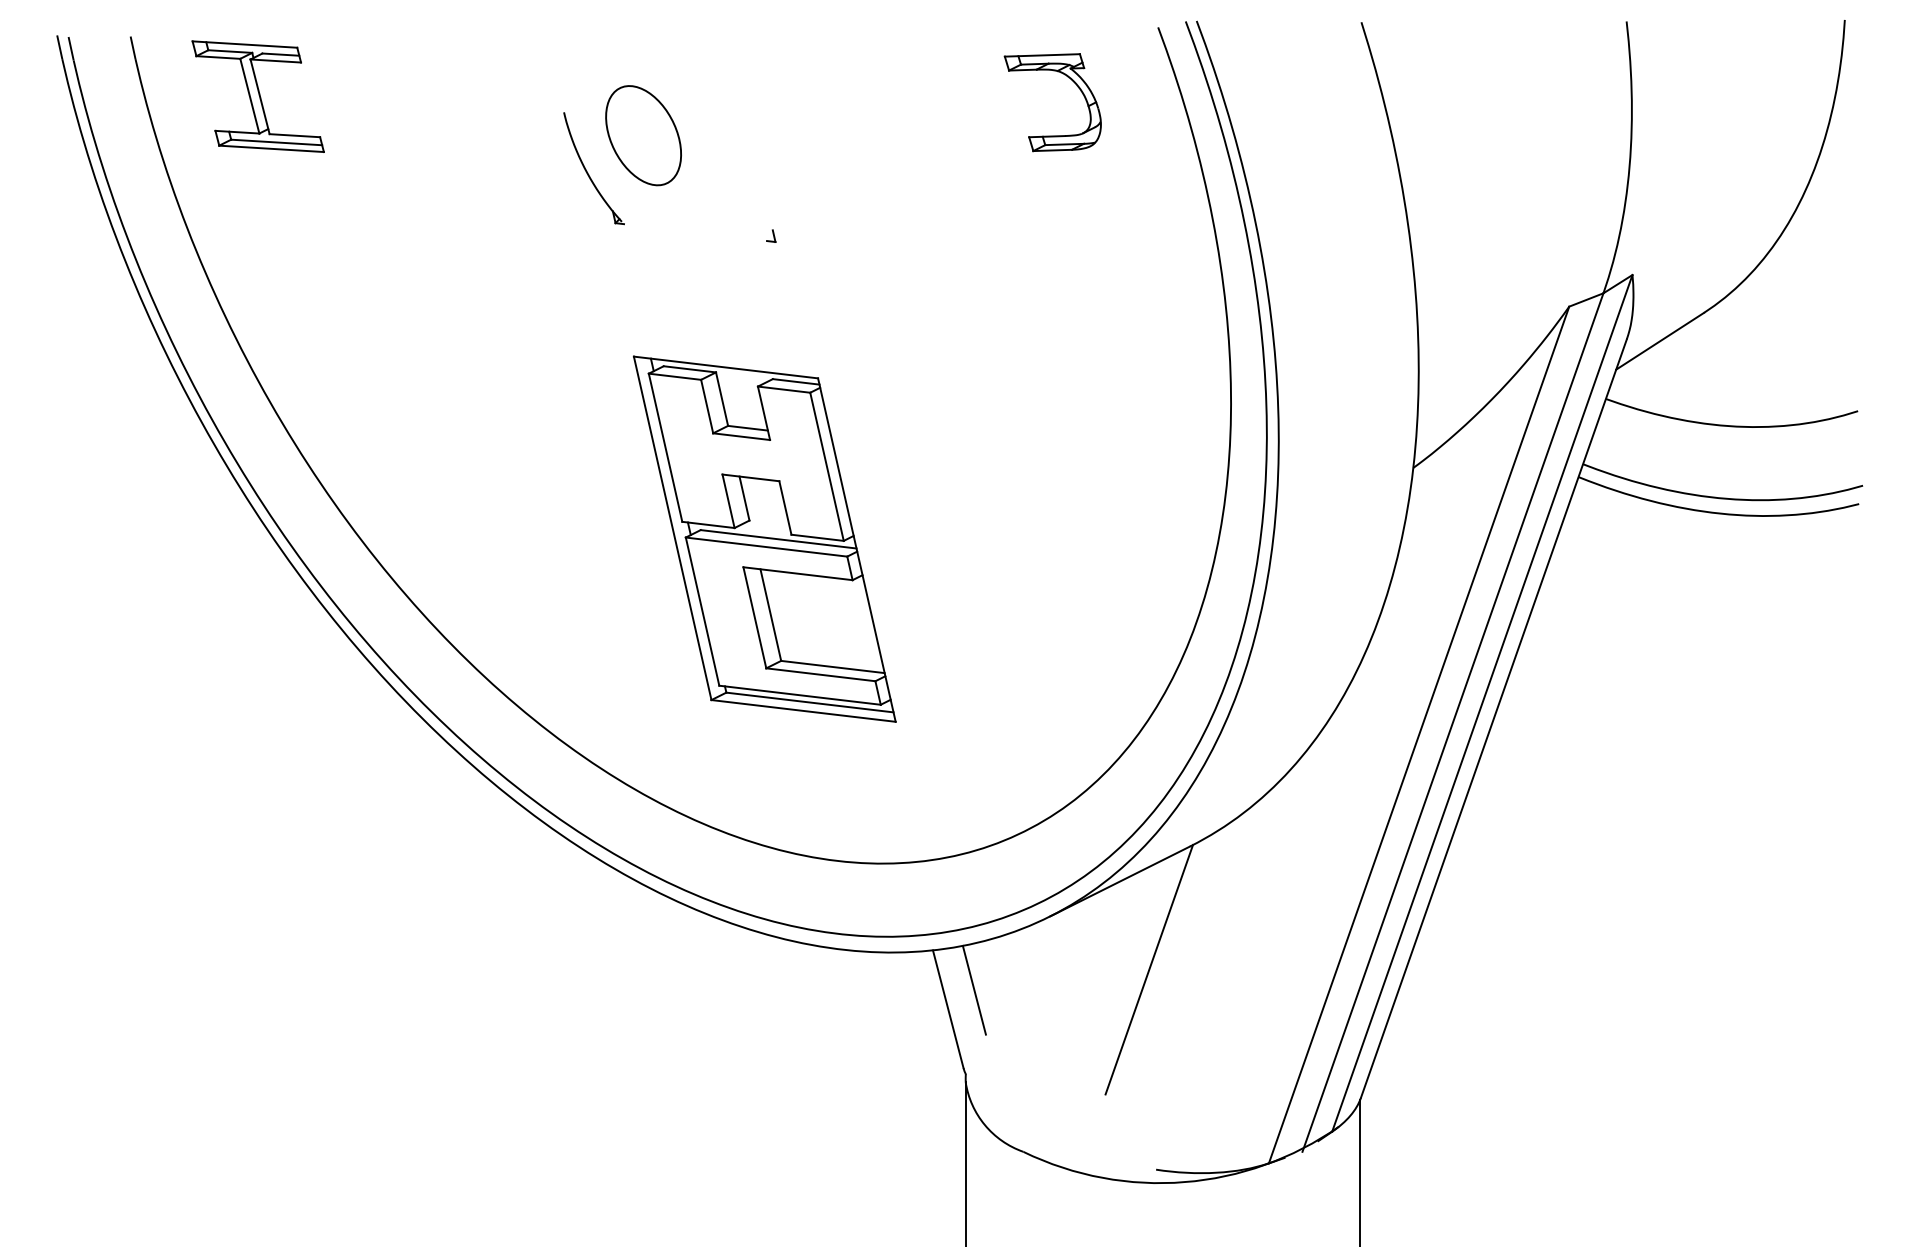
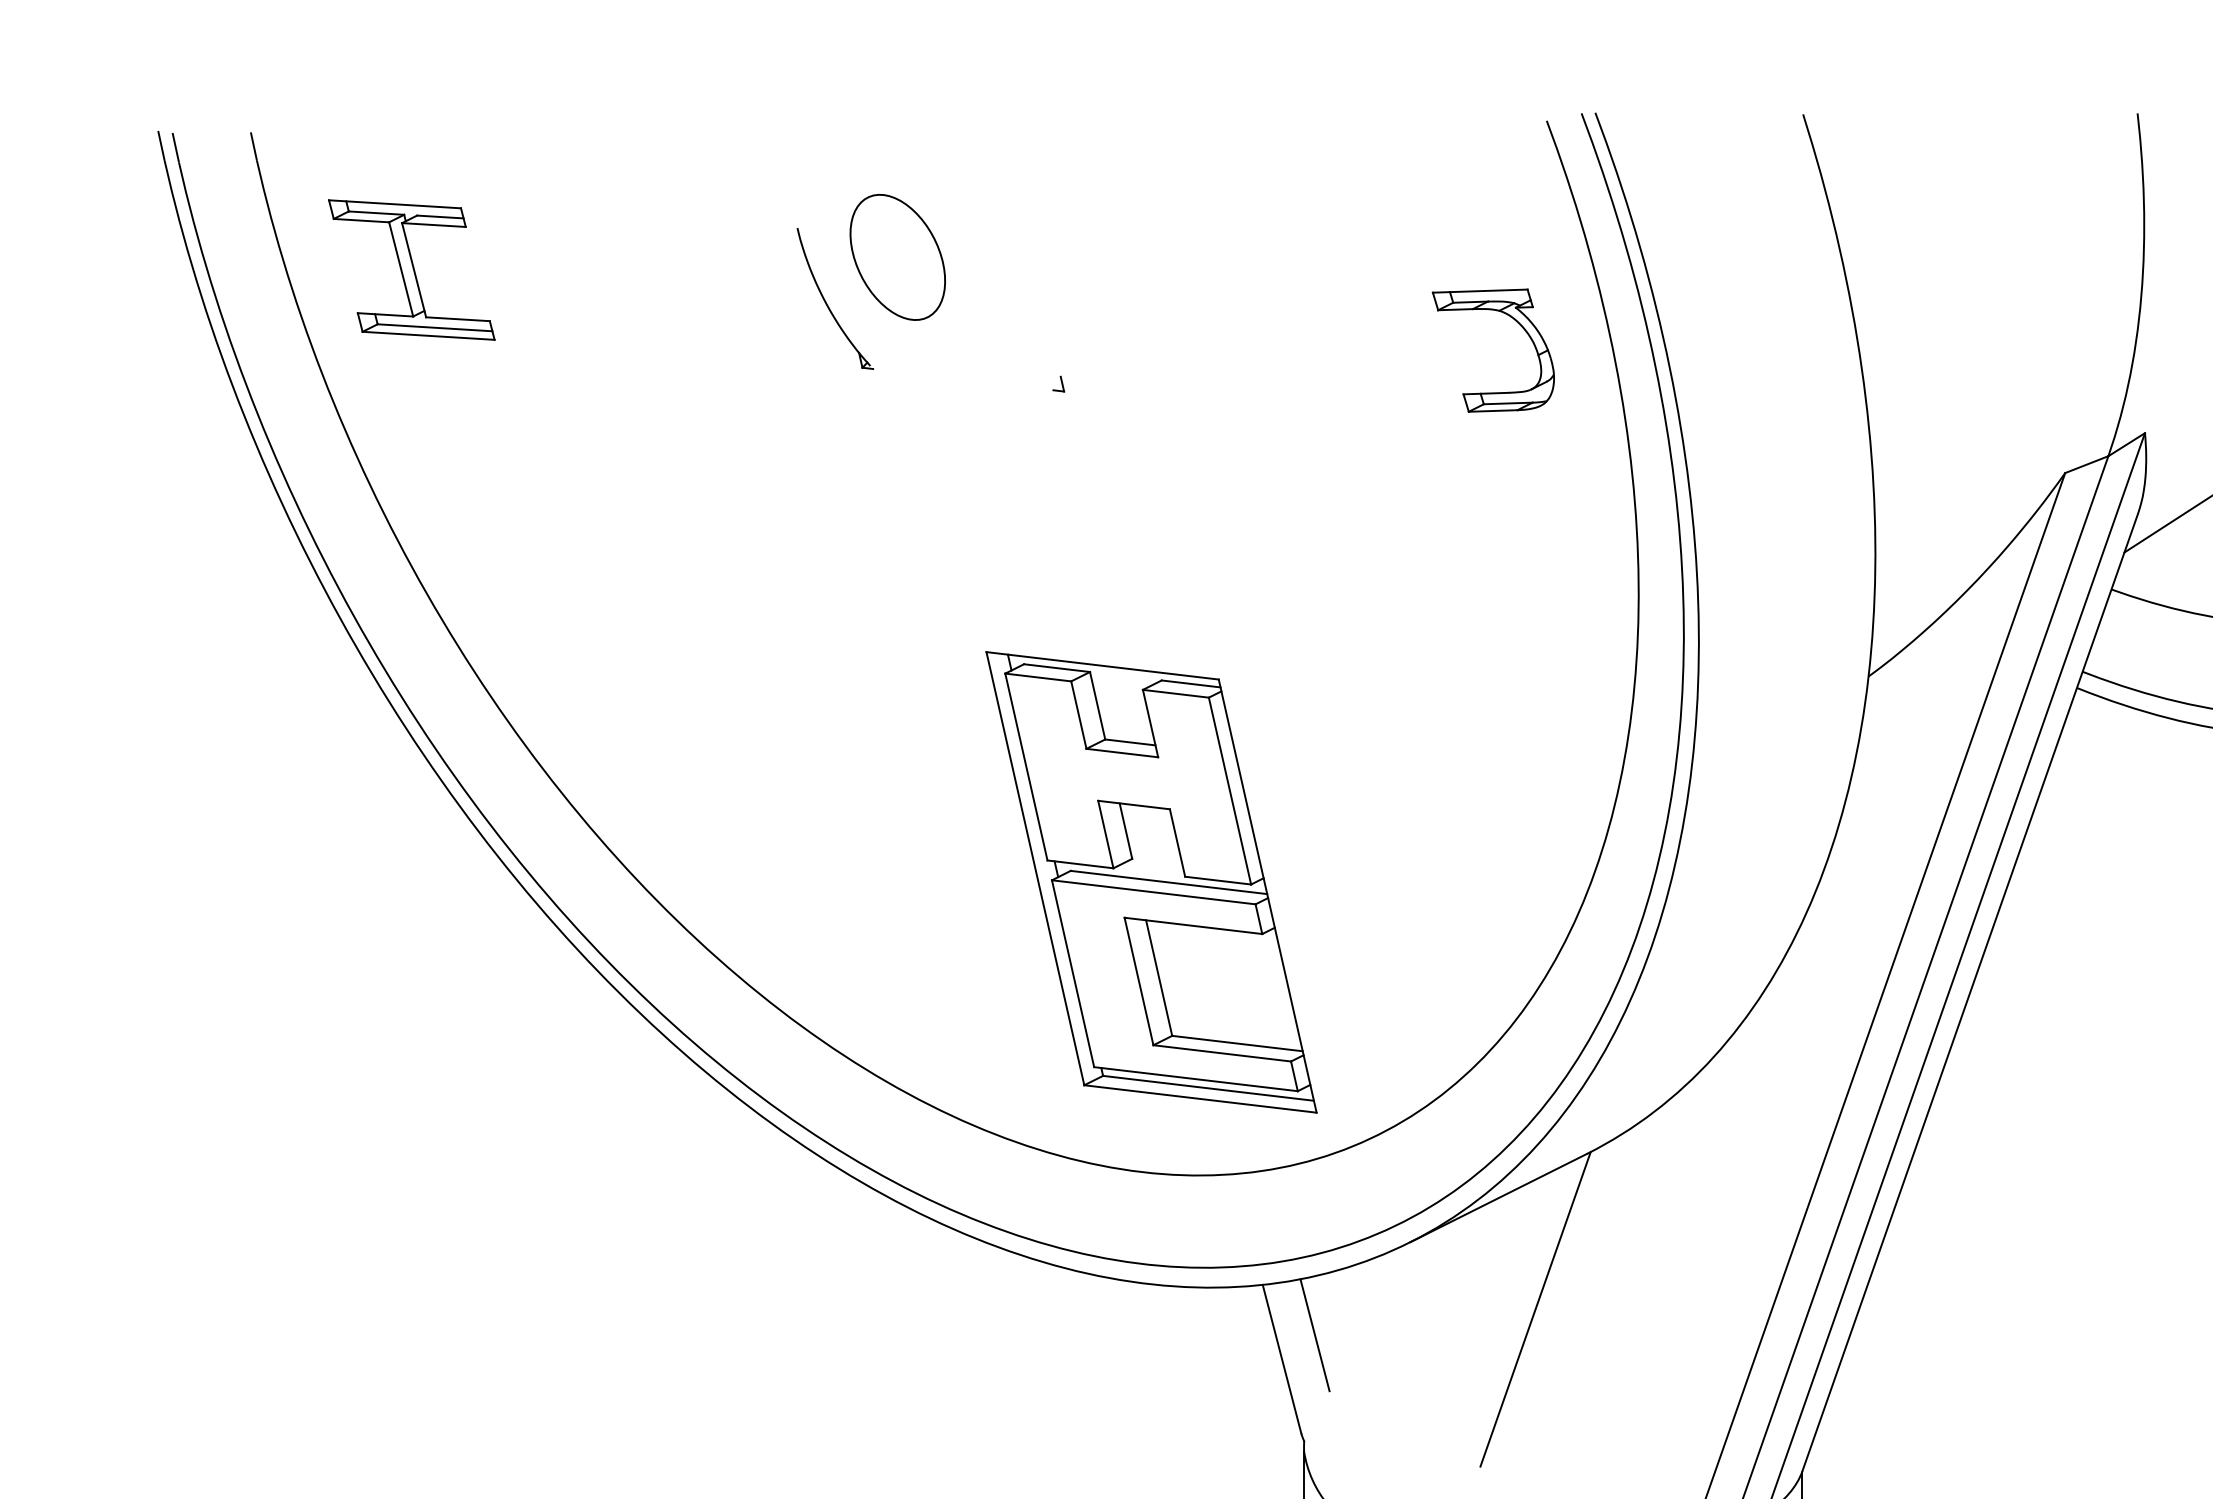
part: (1072, 81) -> (1518, 324), moved
part: (257, 96) -> (410, 269), moved
part: (764, 538) -> (1151, 881), moved

